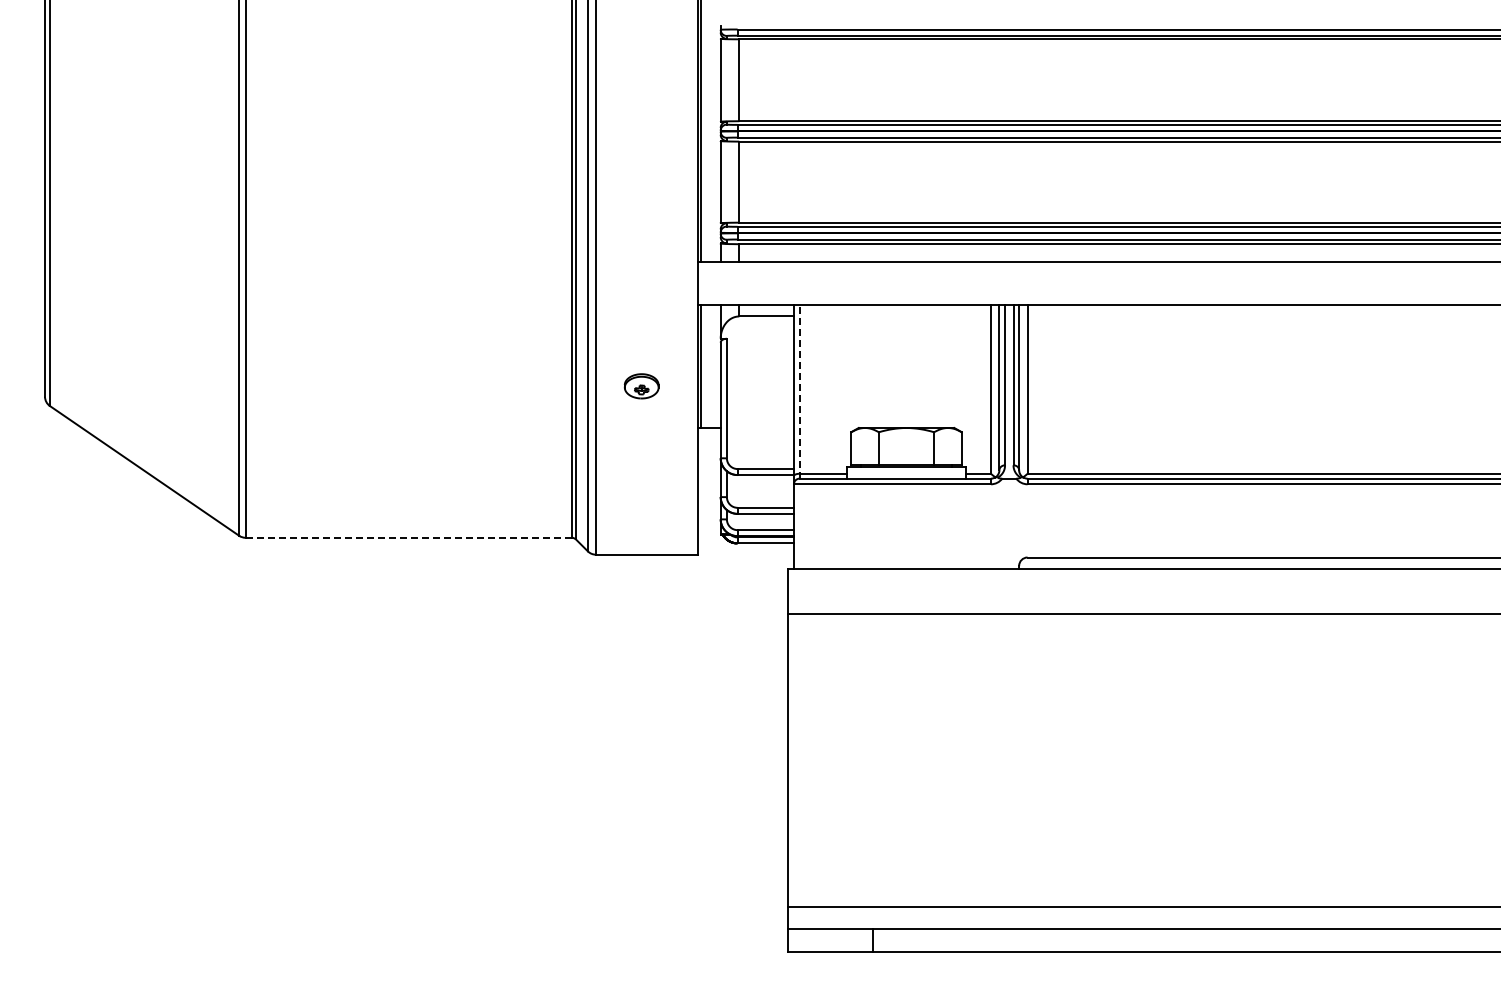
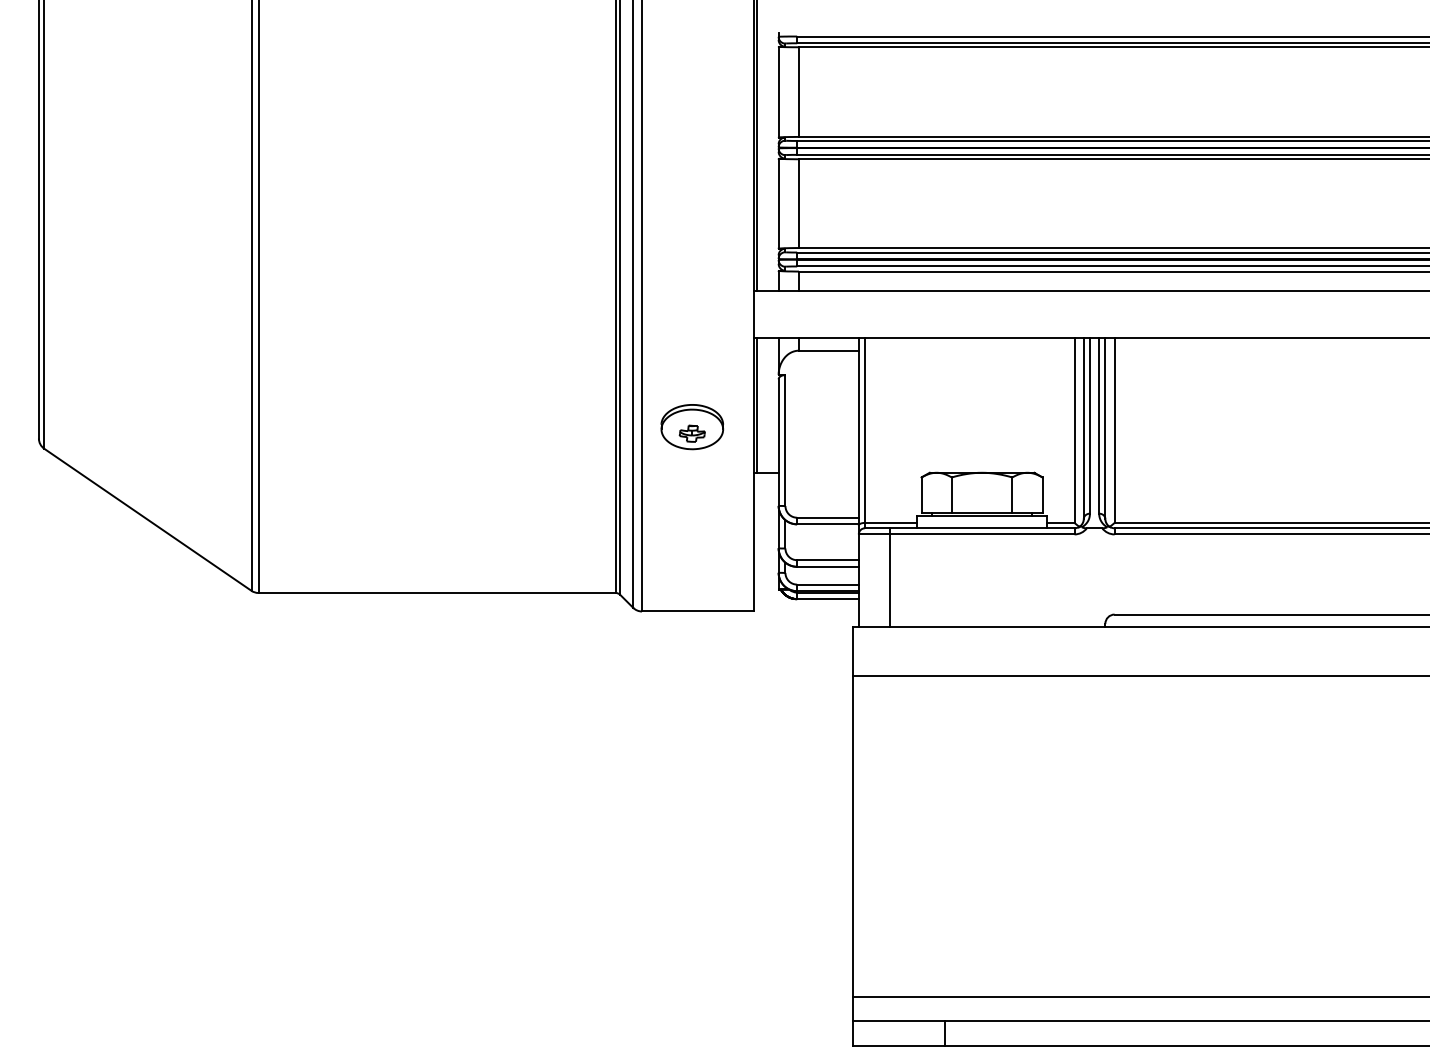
part: (641, 386) -> (691, 427), size x1.67
line: (799, 391) -> (864, 432), dashed -> solid
line: (822, 523) -> (890, 577), added
line: (408, 537) -> (436, 592), dashed -> solid

